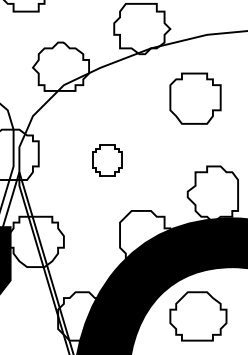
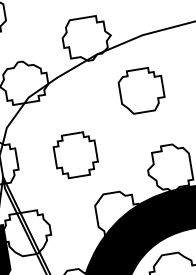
part: (107, 160) -> (75, 155), size x1.67

